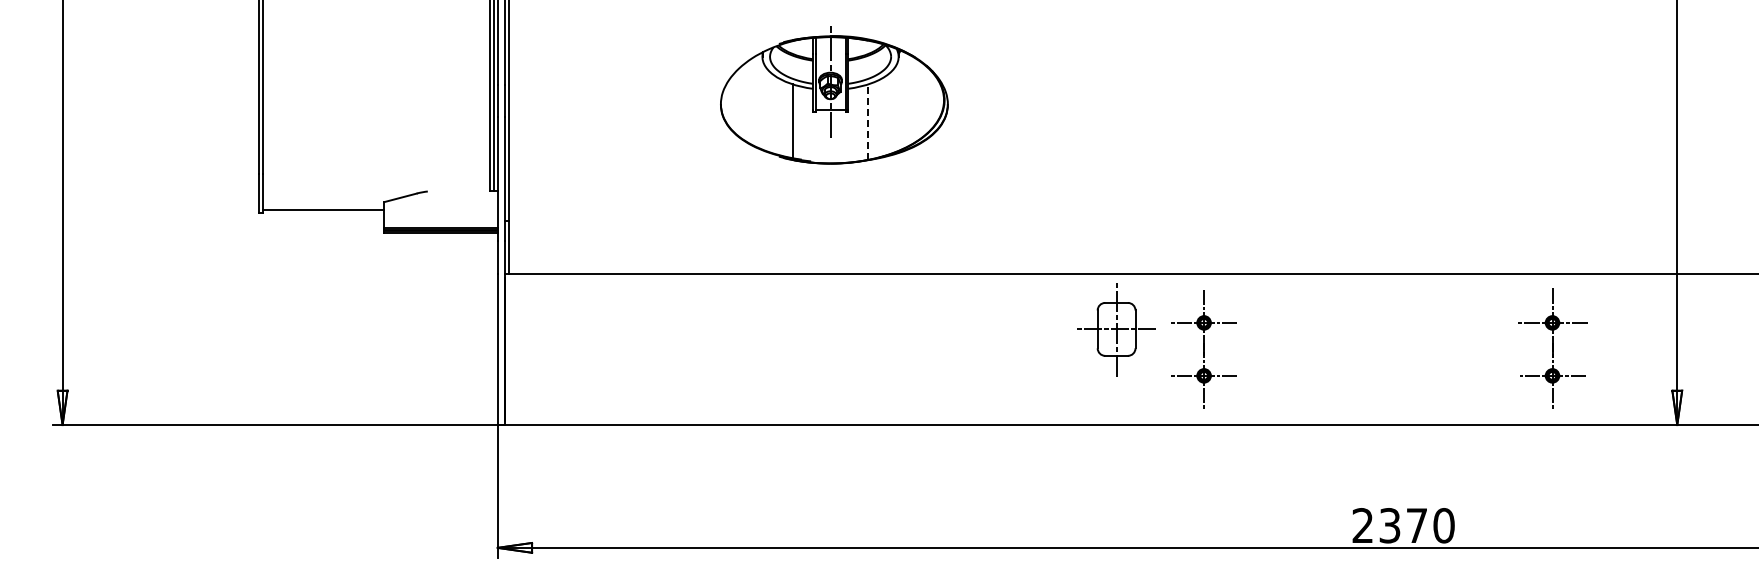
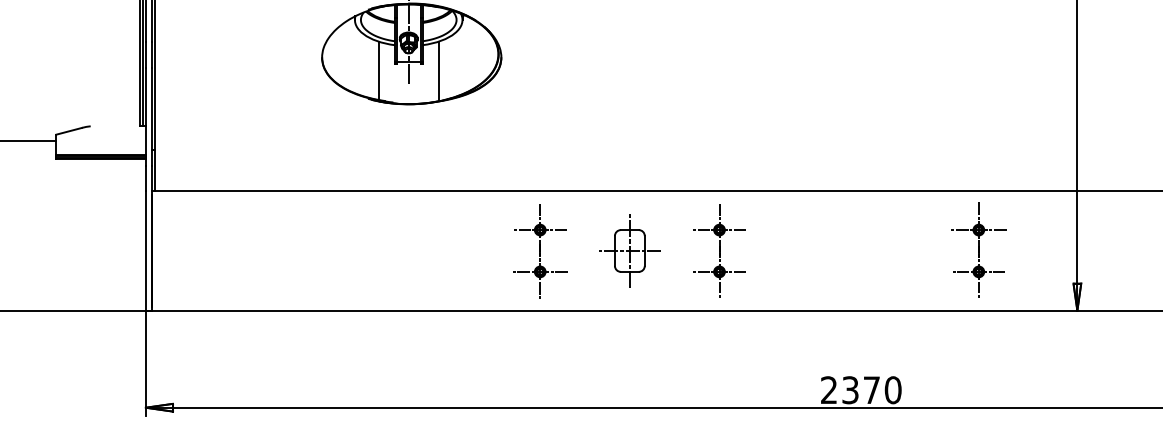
line: (868, 122) -> (438, 71), dashed -> solid
part: (1116, 329) -> (629, 251), moved
part: (1203, 349) -> (719, 251), moved
part: (996, 350) -> (539, 251), added

